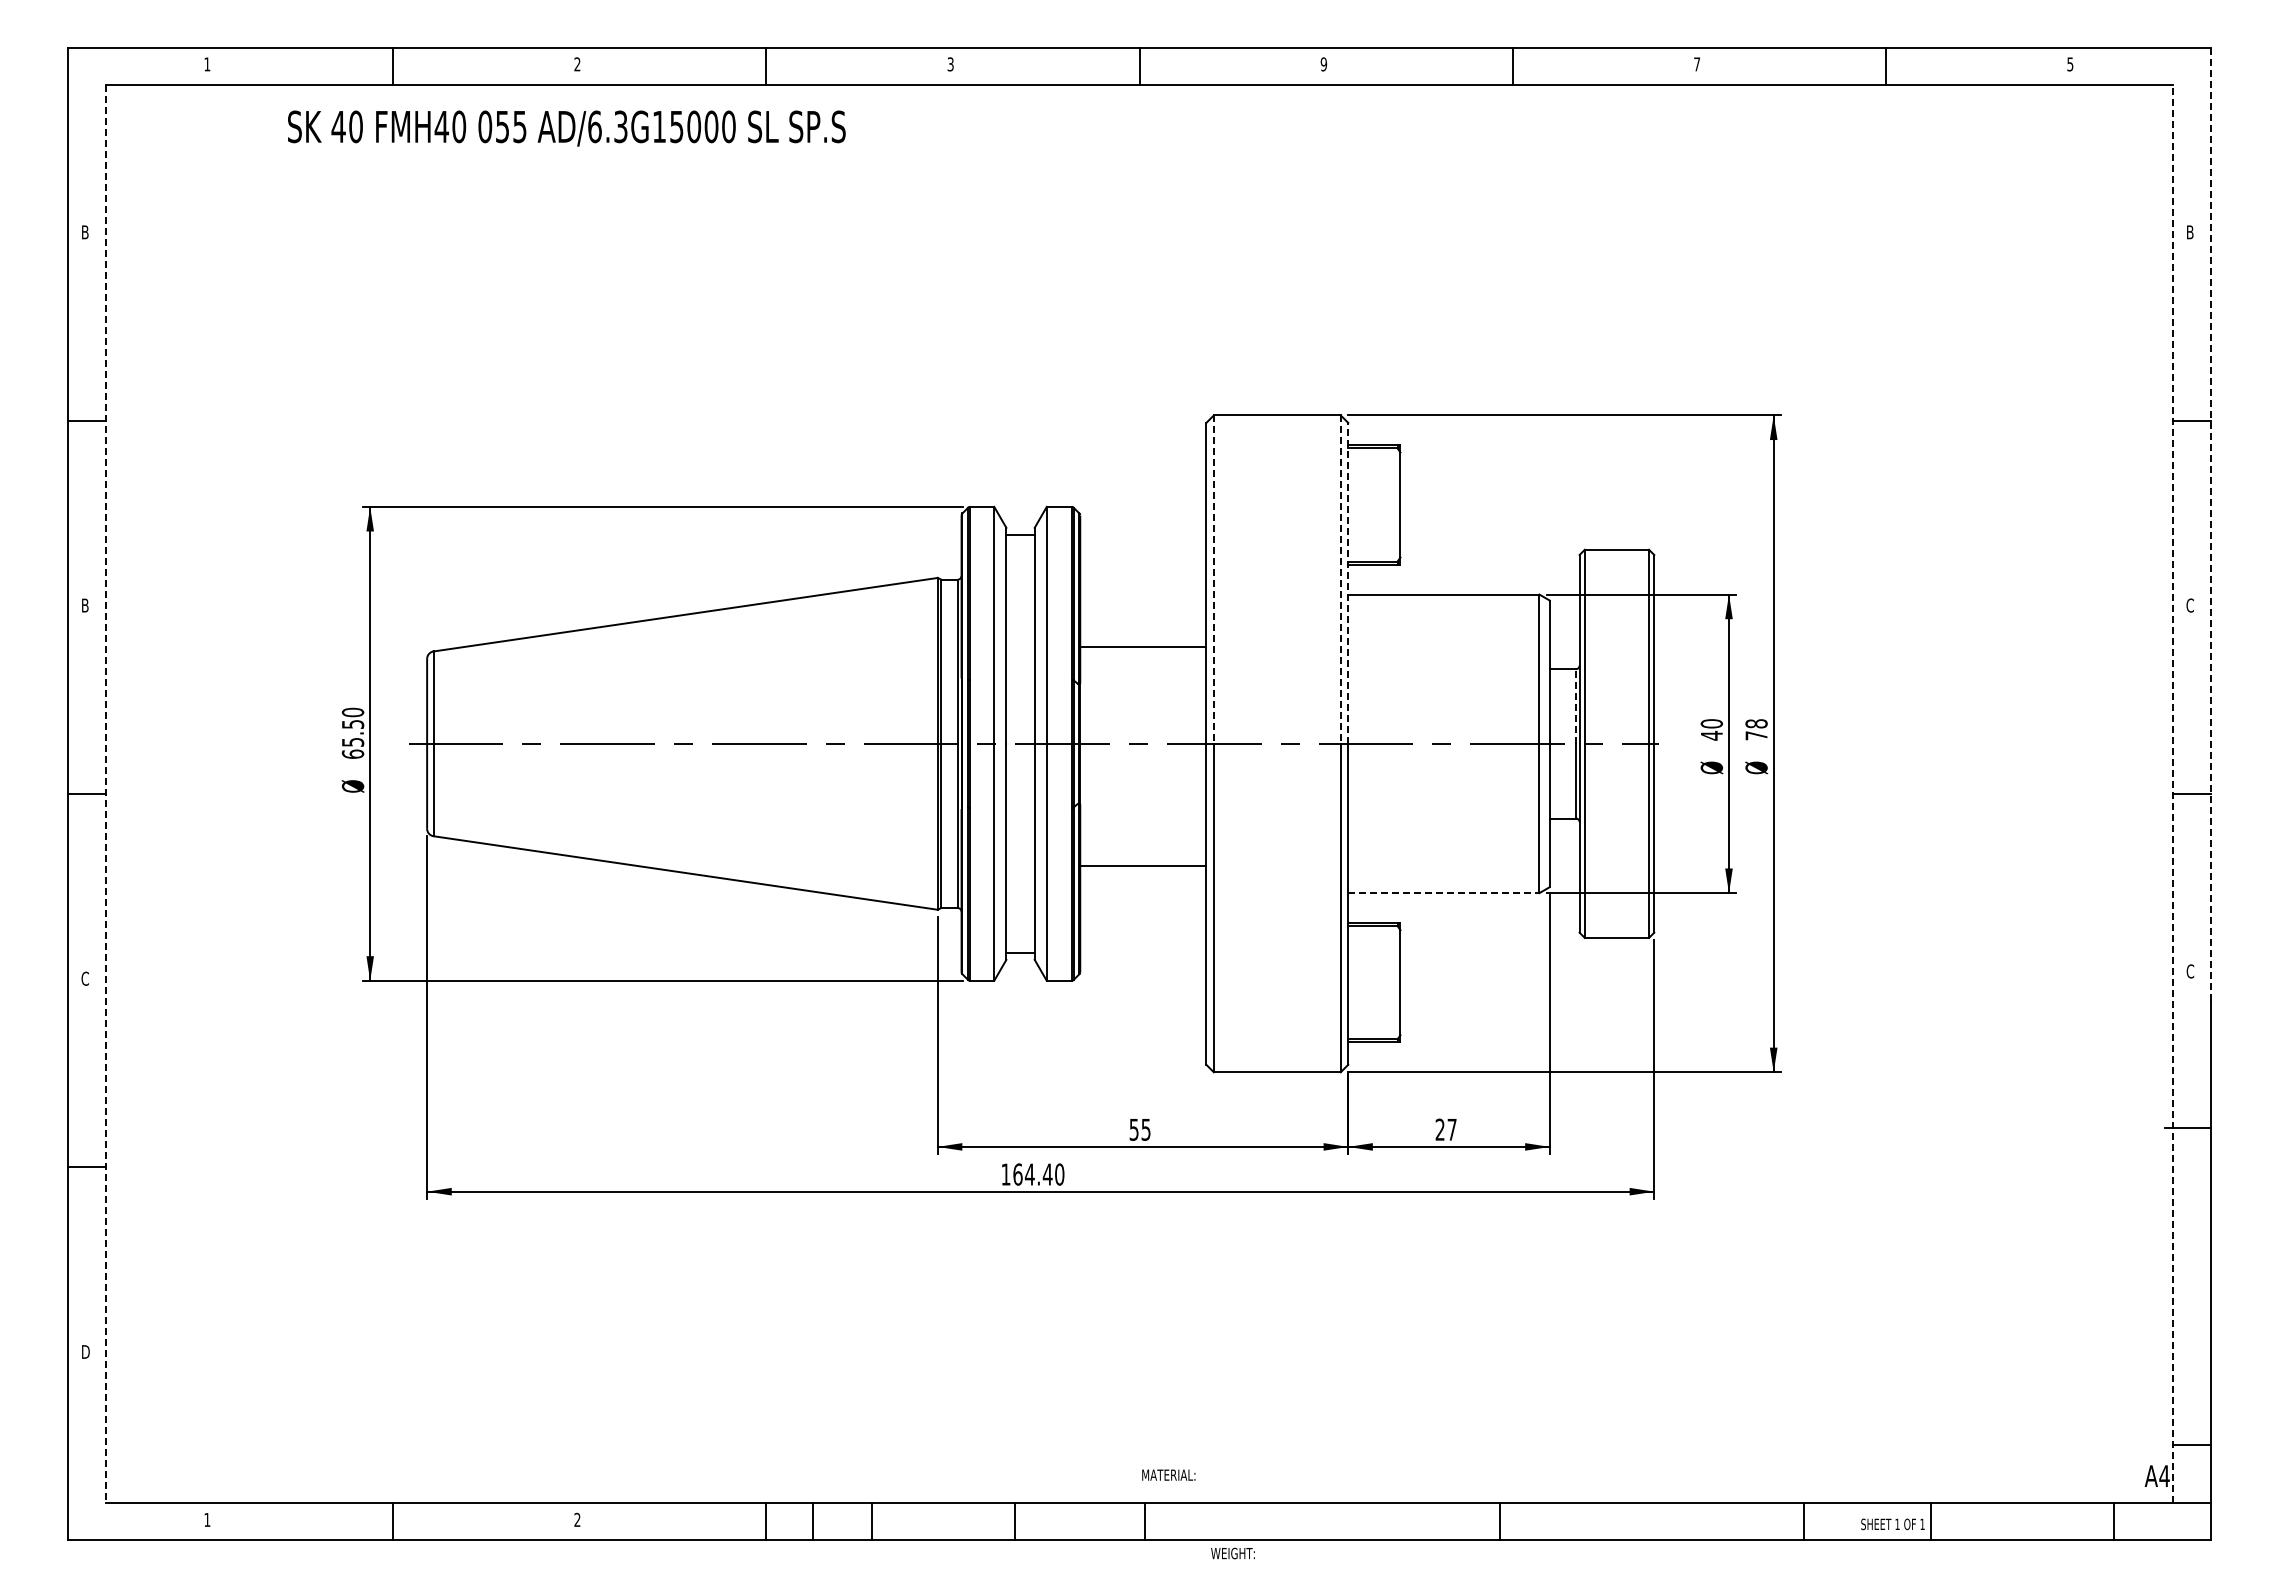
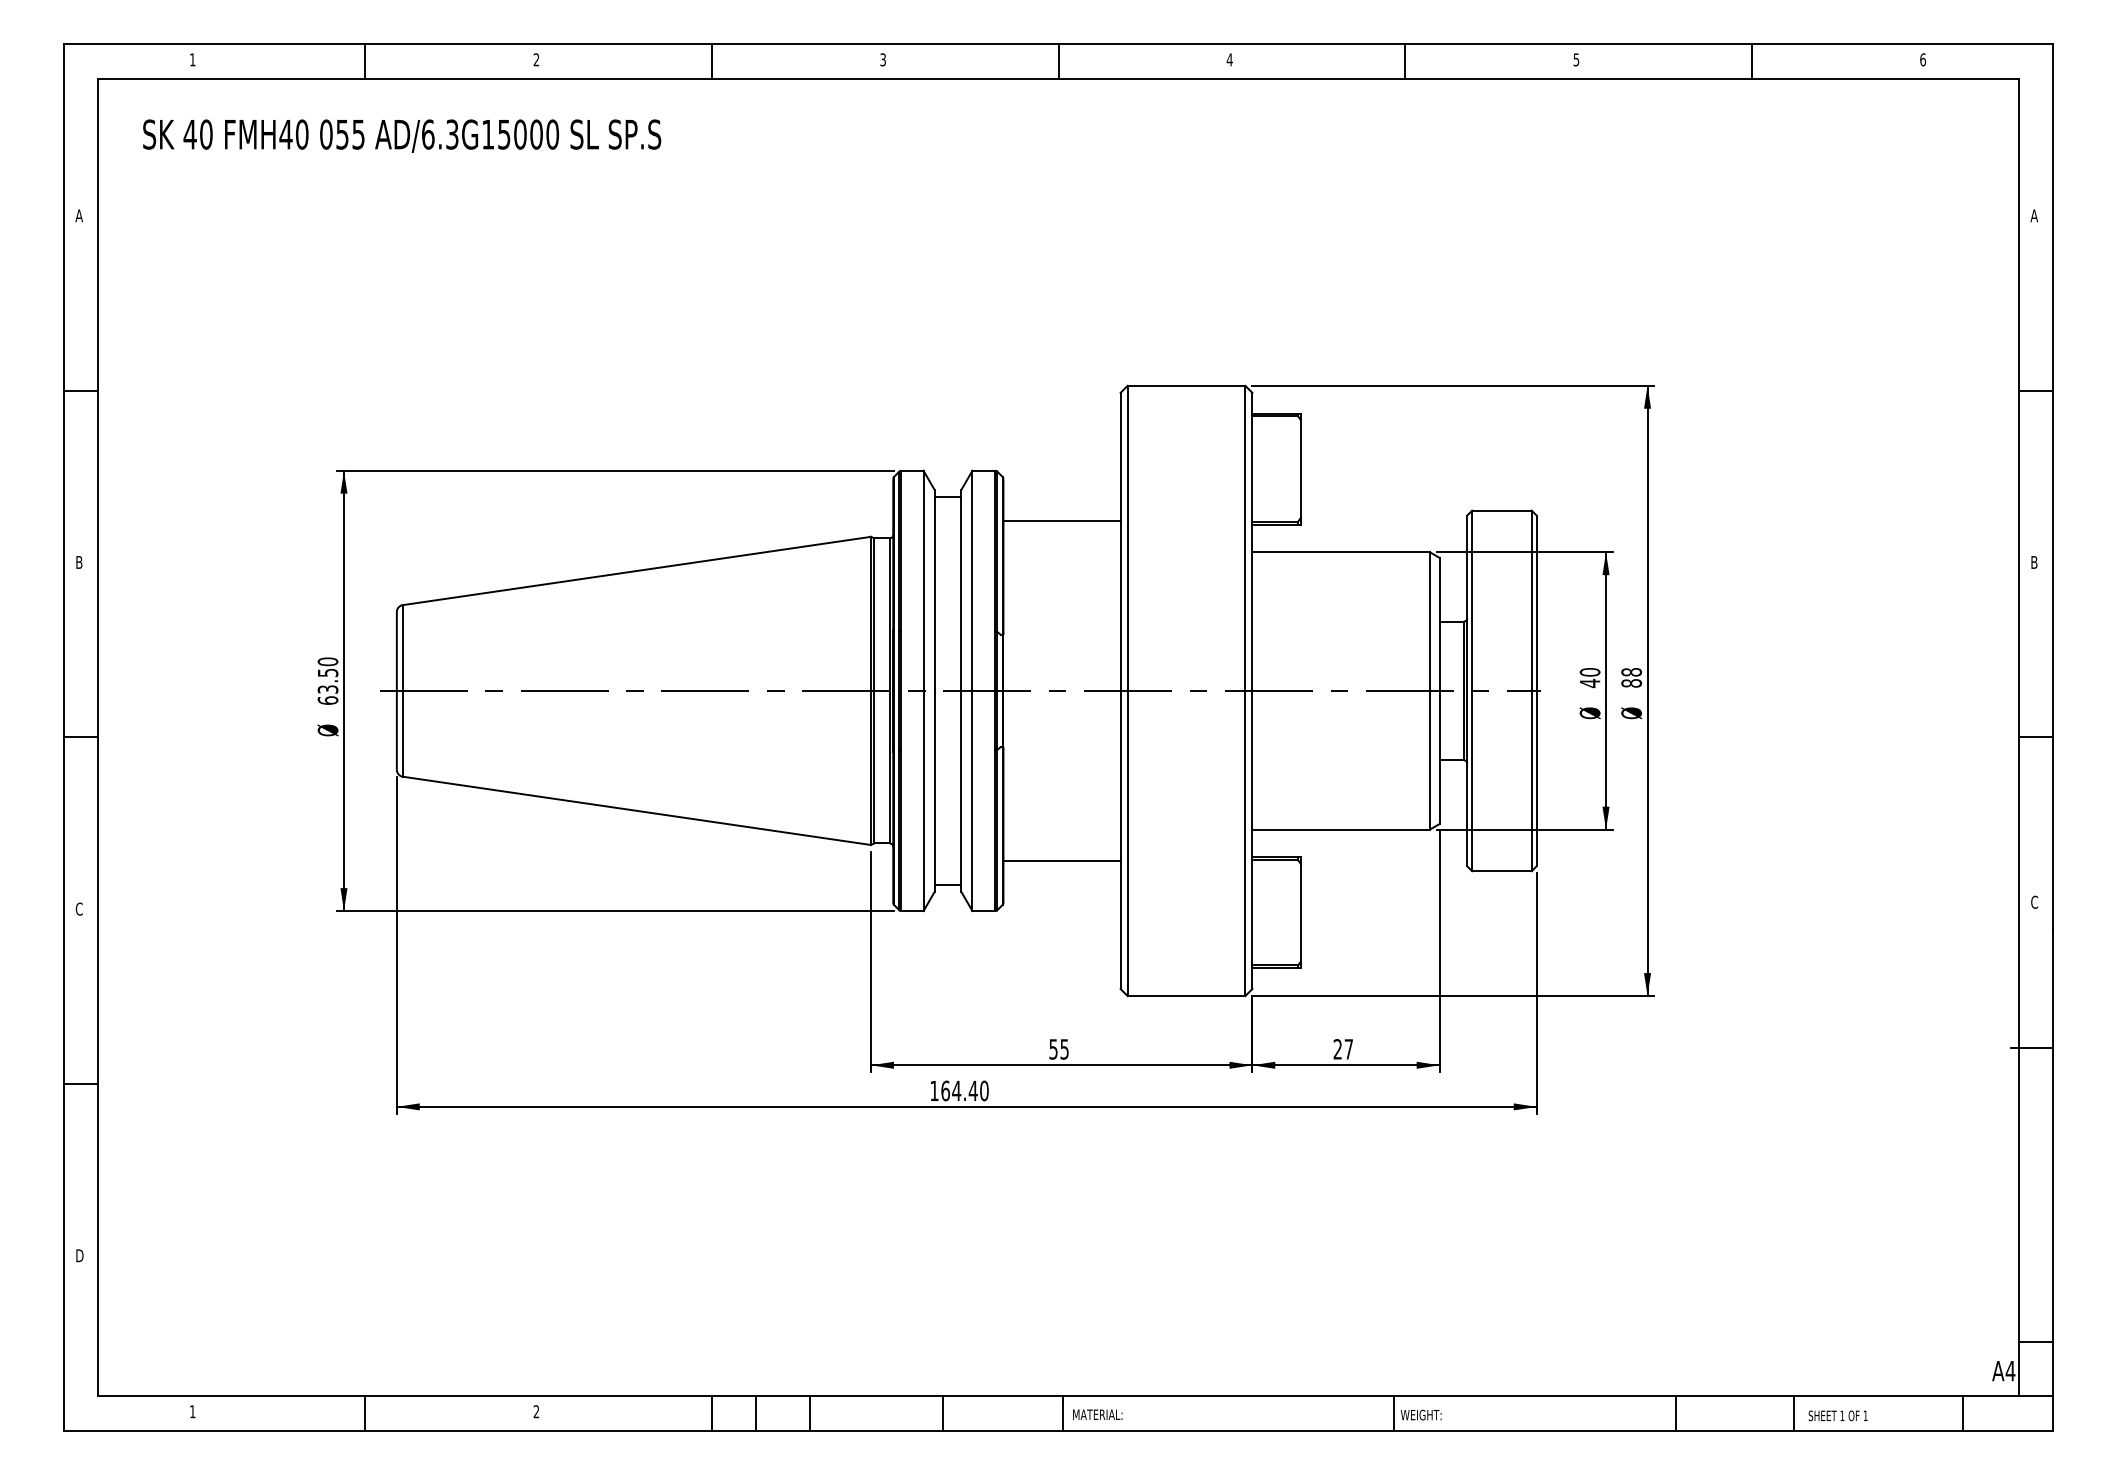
text: (1323, 64) -> (1229, 59), 9 -> 4
text: (1697, 64) -> (1576, 59), 7 -> 5
text: (2070, 64) -> (1923, 59), 5 -> 6
text: (566, 128) -> (401, 136), moved
text: (85, 232) -> (79, 215), B -> A
text: (2190, 232) -> (2034, 215), B -> A
line: (2210, 524) -> (2053, 487), dashed -> solid
line: (1213, 580) -> (1127, 539), dashed -> solid
line: (1340, 580) -> (1245, 539), dashed -> solid
line: (1348, 582) -> (1252, 541), dashed -> solid
text: (2189, 605) -> (2033, 562), C -> B
line: (1143, 646) -> (1062, 520), moved
line: (1575, 706) -> (1463, 656), dashed -> solid
text: (1756, 735) -> (1631, 683), 78 -> 88
text: (352, 742) -> (327, 689), 65.50 -> 63.50
line: (2173, 793) -> (2018, 737), dashed -> solid
line: (105, 794) -> (98, 737), dashed -> solid
line: (1143, 865) -> (1062, 860), moved
line: (1443, 893) -> (1340, 829), dashed -> solid
text: (1168, 1474) -> (1097, 1414), moved
text: (1892, 1524) -> (1837, 1415), moved
text: (1232, 1553) -> (1420, 1415), moved

